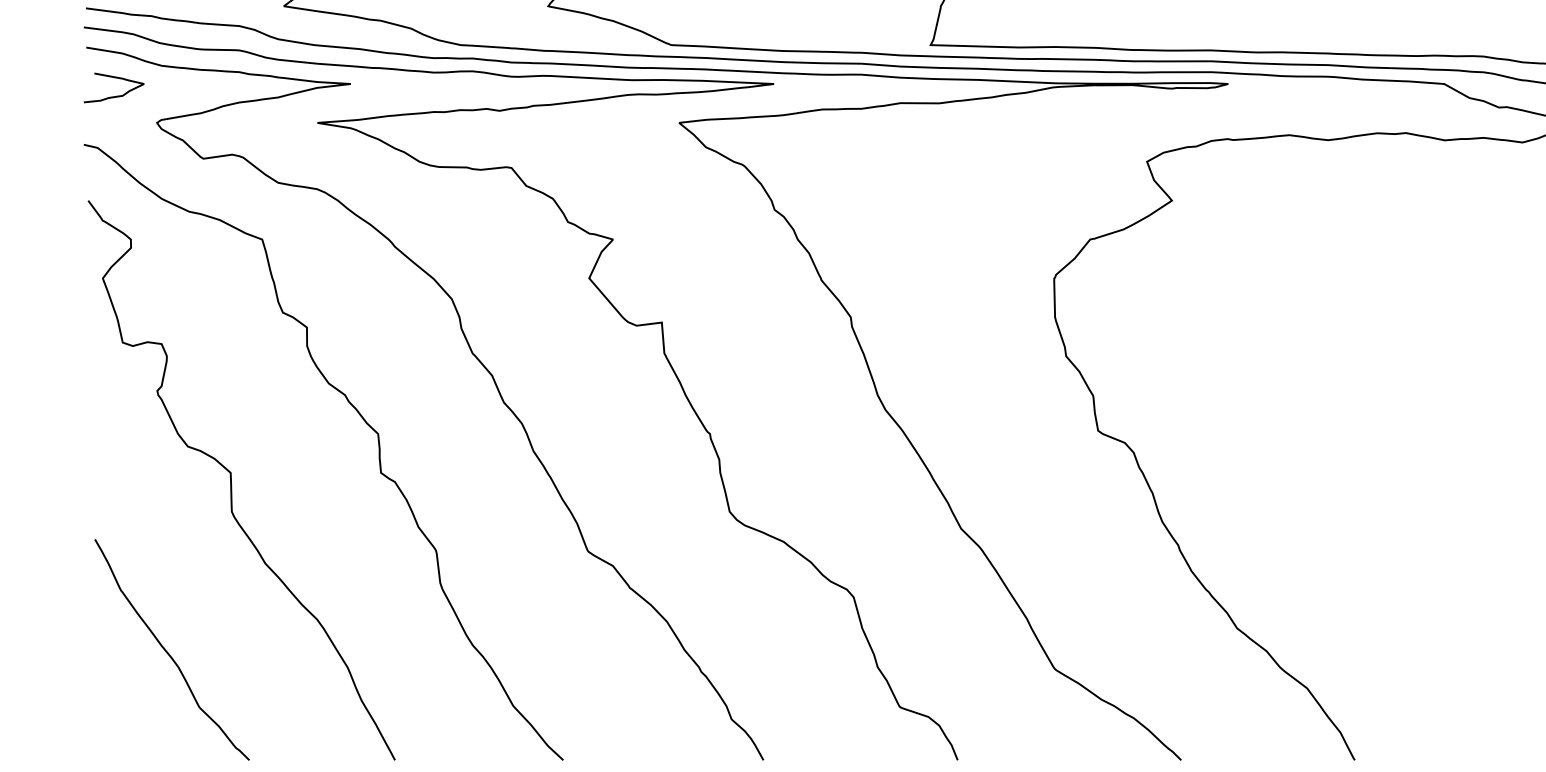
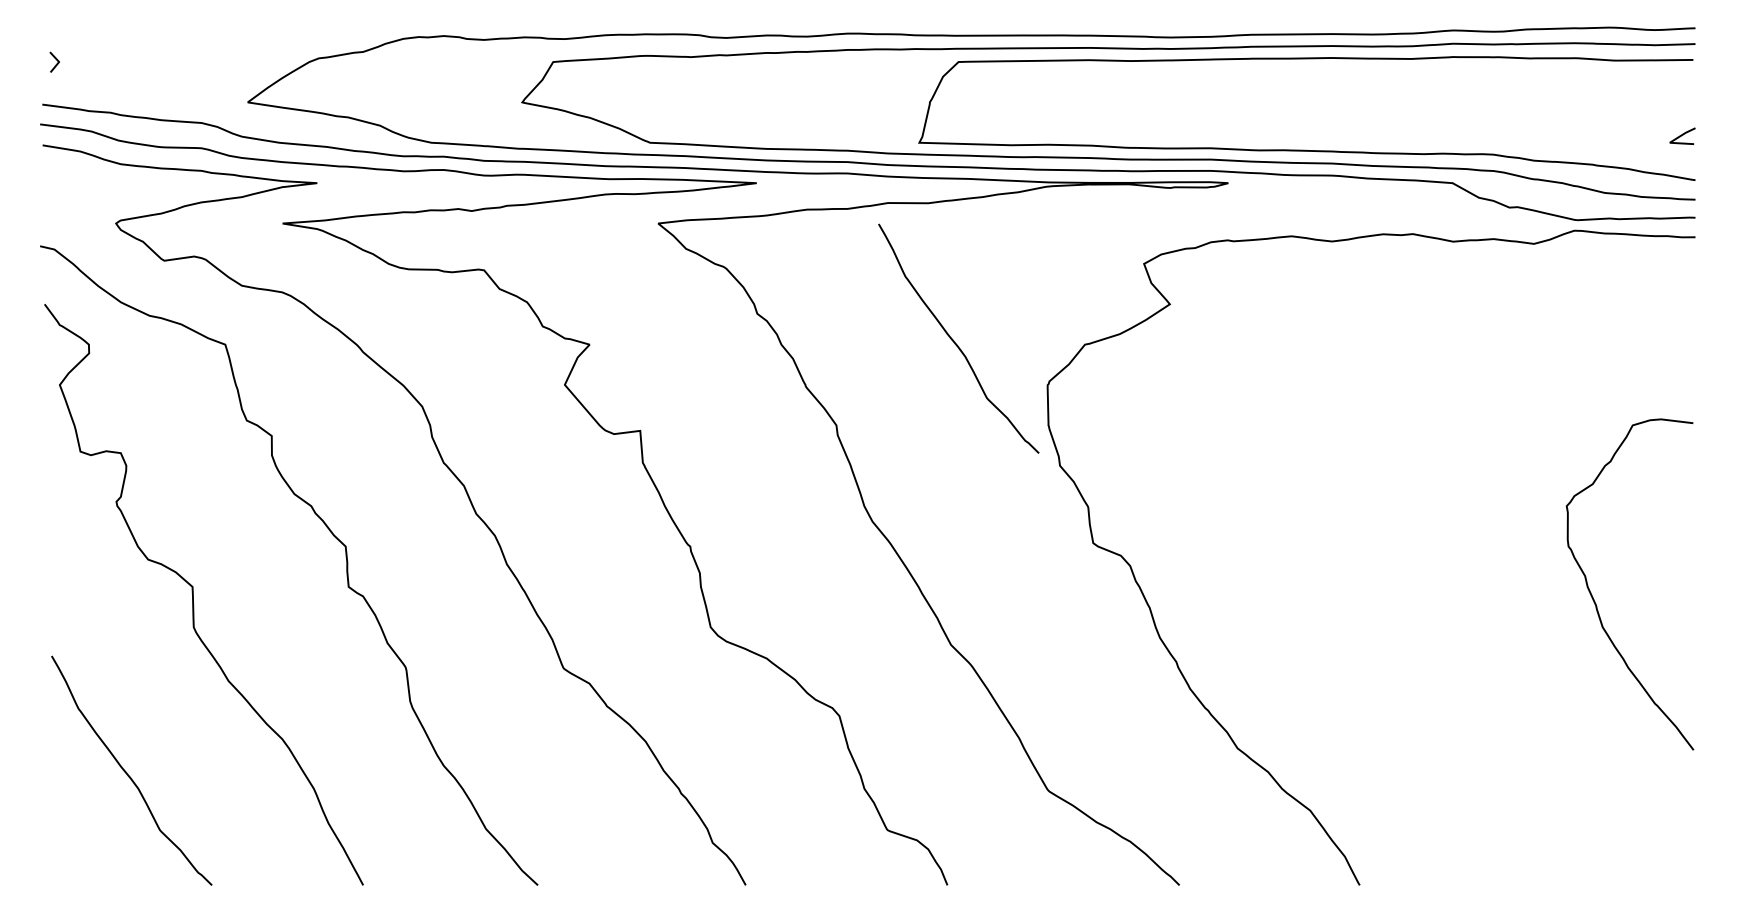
curve: (114, 95) -> (71, 195), removed
curve: (964, 235) -> (954, 340), added

